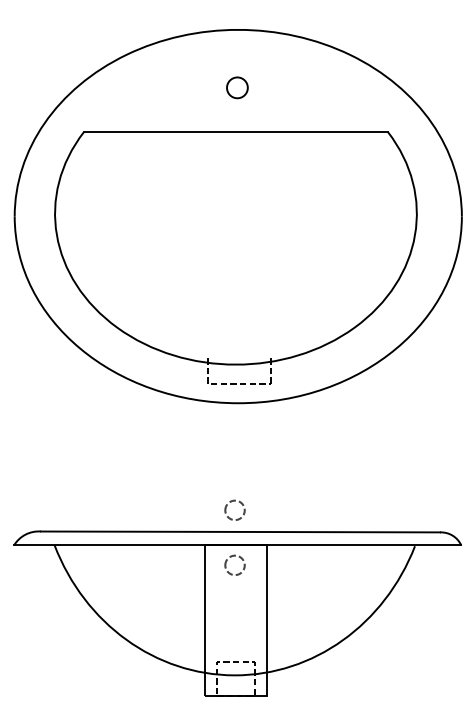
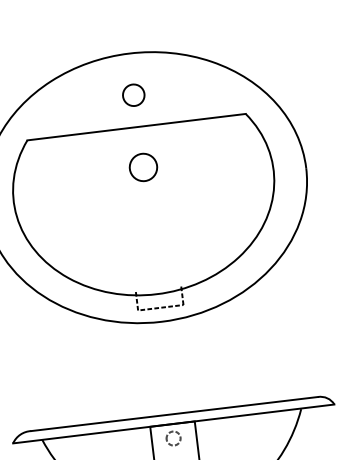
part: (237, 87) -> (133, 95), size x1.43
part: (238, 188) -> (143, 167), added
part: (231, 502) -> (165, 393), removed

